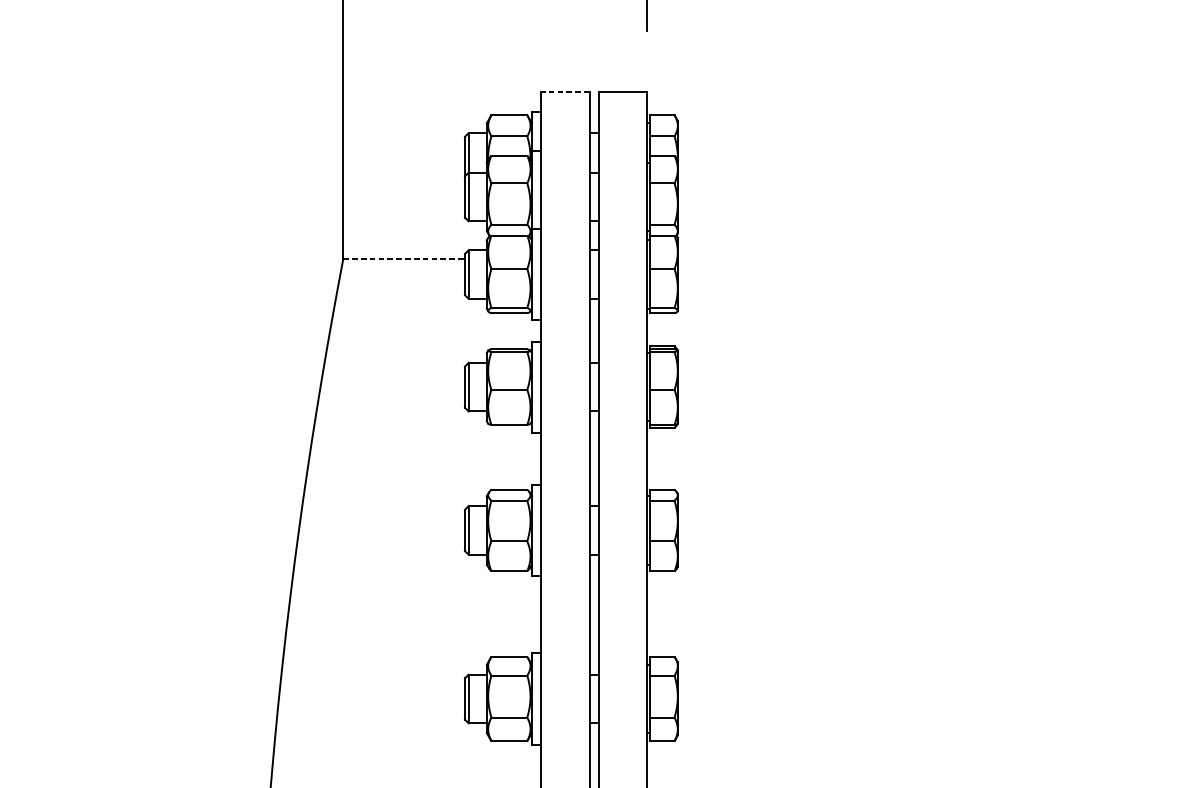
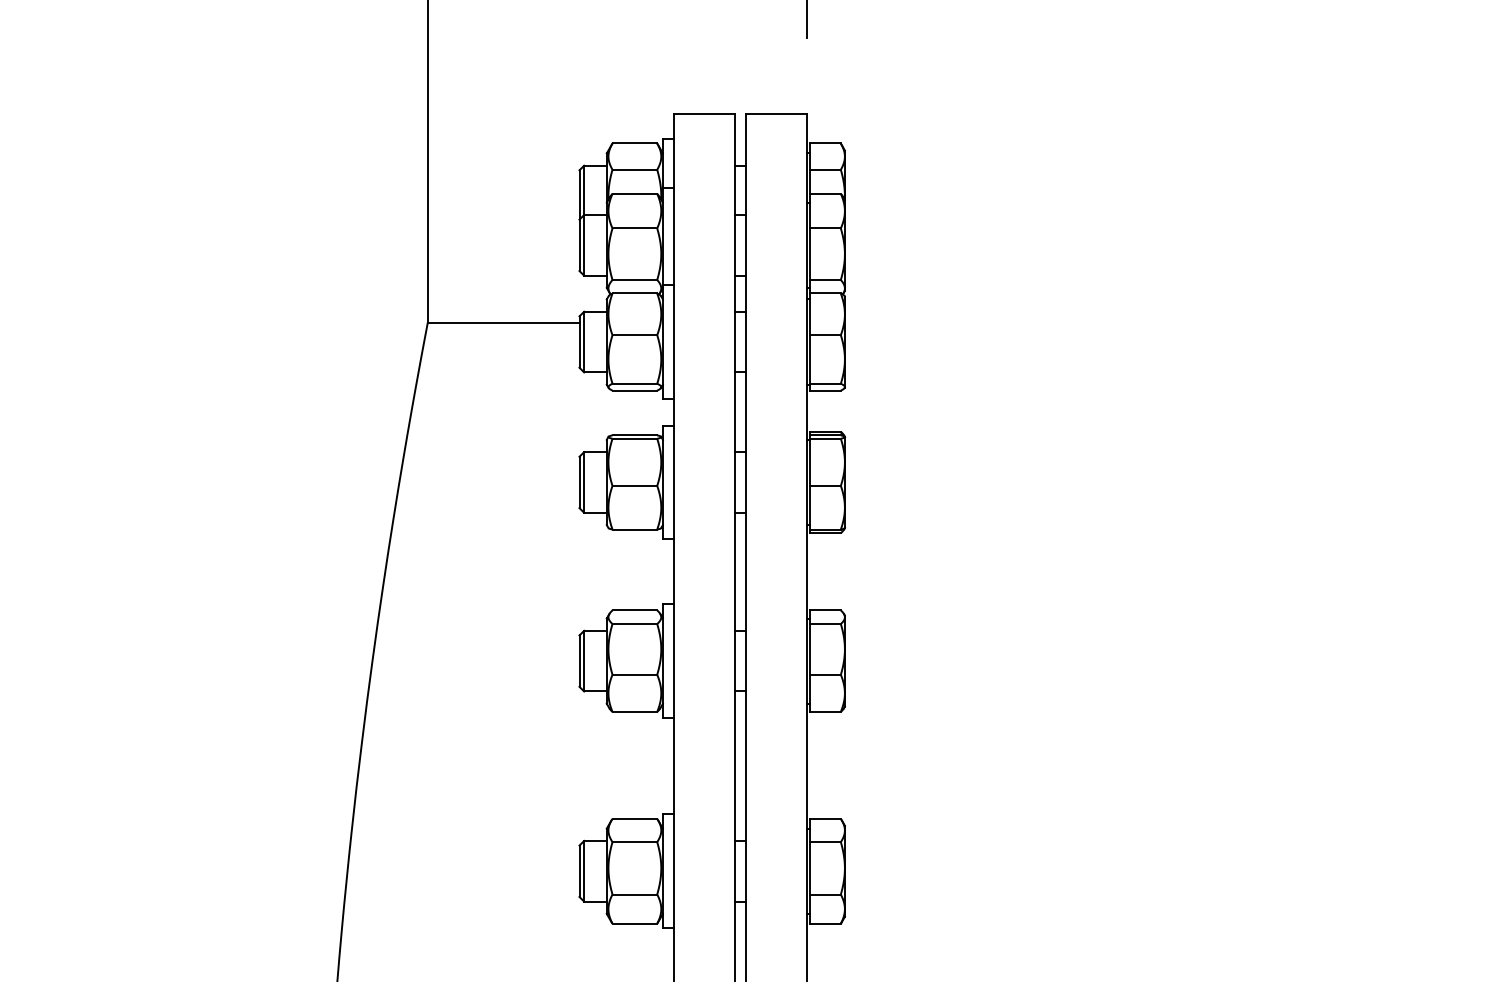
line: (565, 92) -> (704, 114), dashed -> solid
line: (404, 258) -> (503, 322), dashed -> solid

